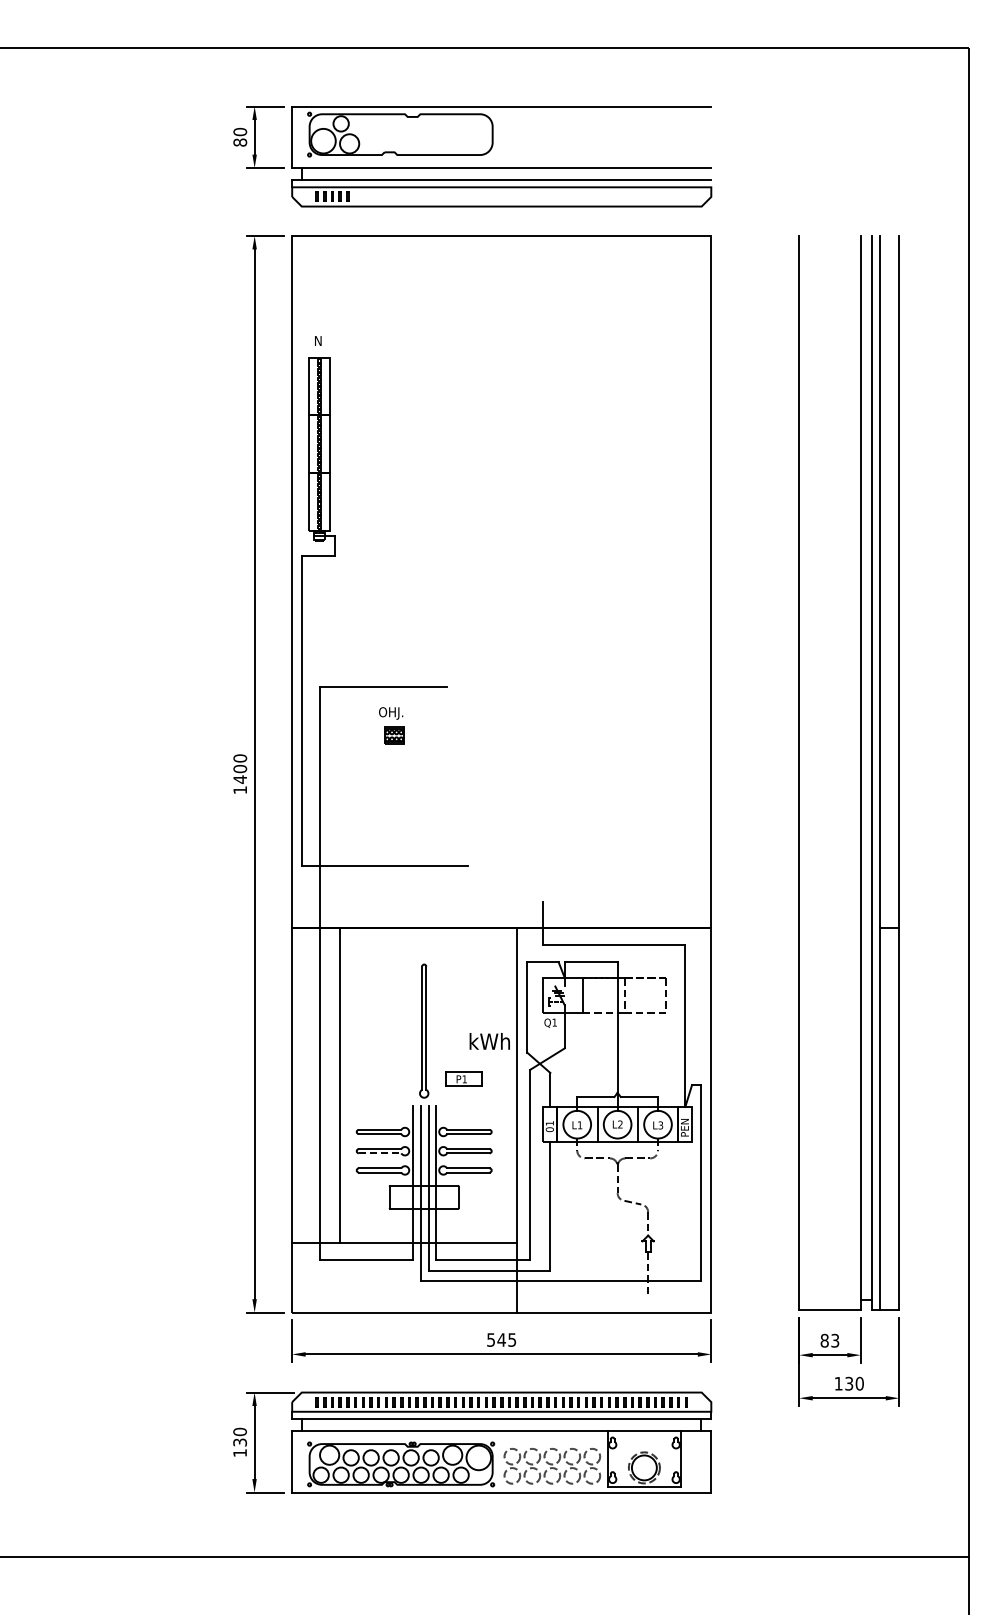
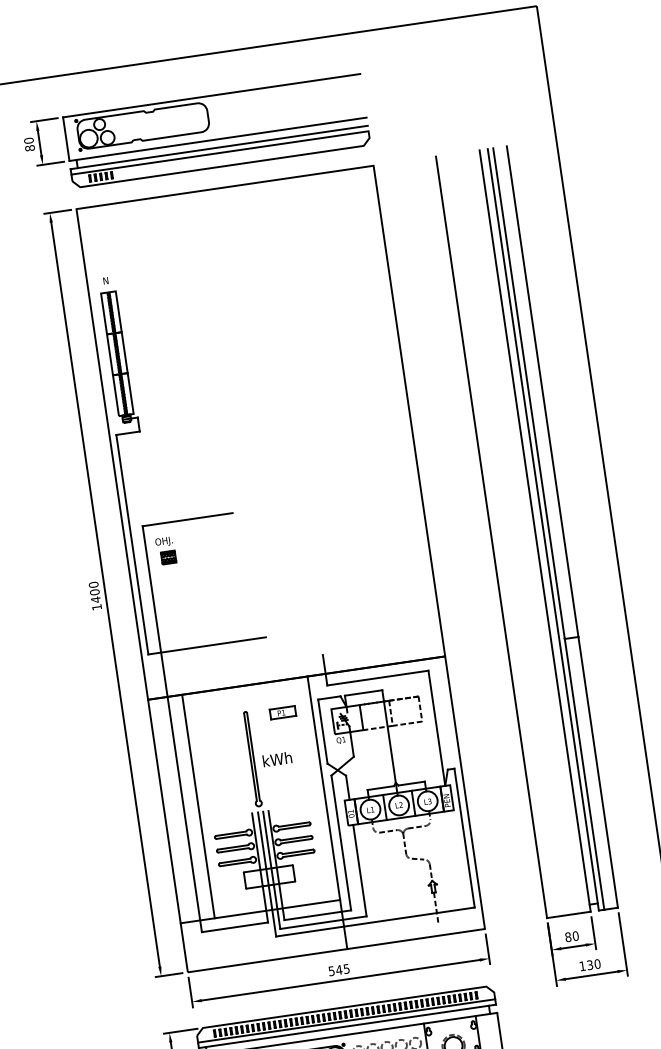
part: (391, 725) -> (165, 550), moved
text: (489, 1041) -> (277, 759), moved
part: (463, 1078) -> (282, 712), moved
line: (380, 1153) -> (234, 850), dashed -> solid
text: (835, 1340) -> (575, 935), 83 -> 80

